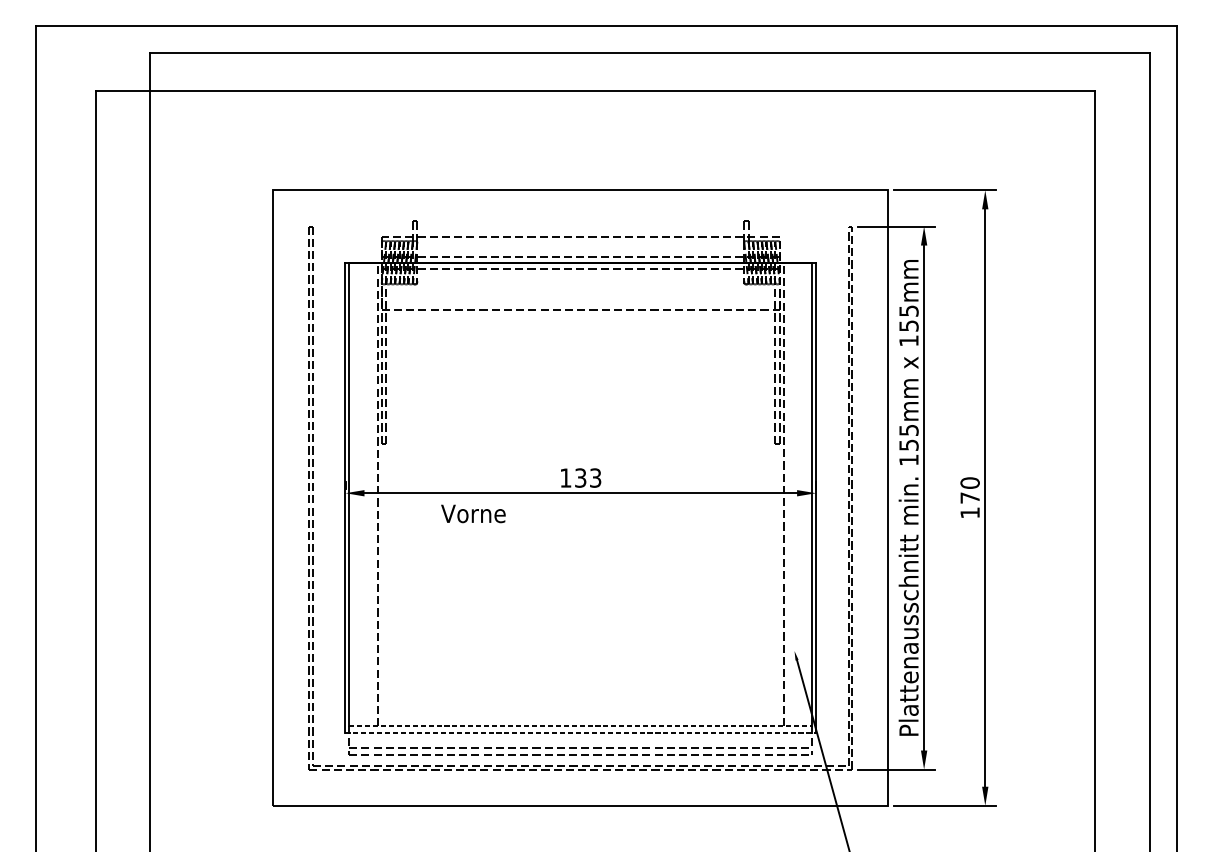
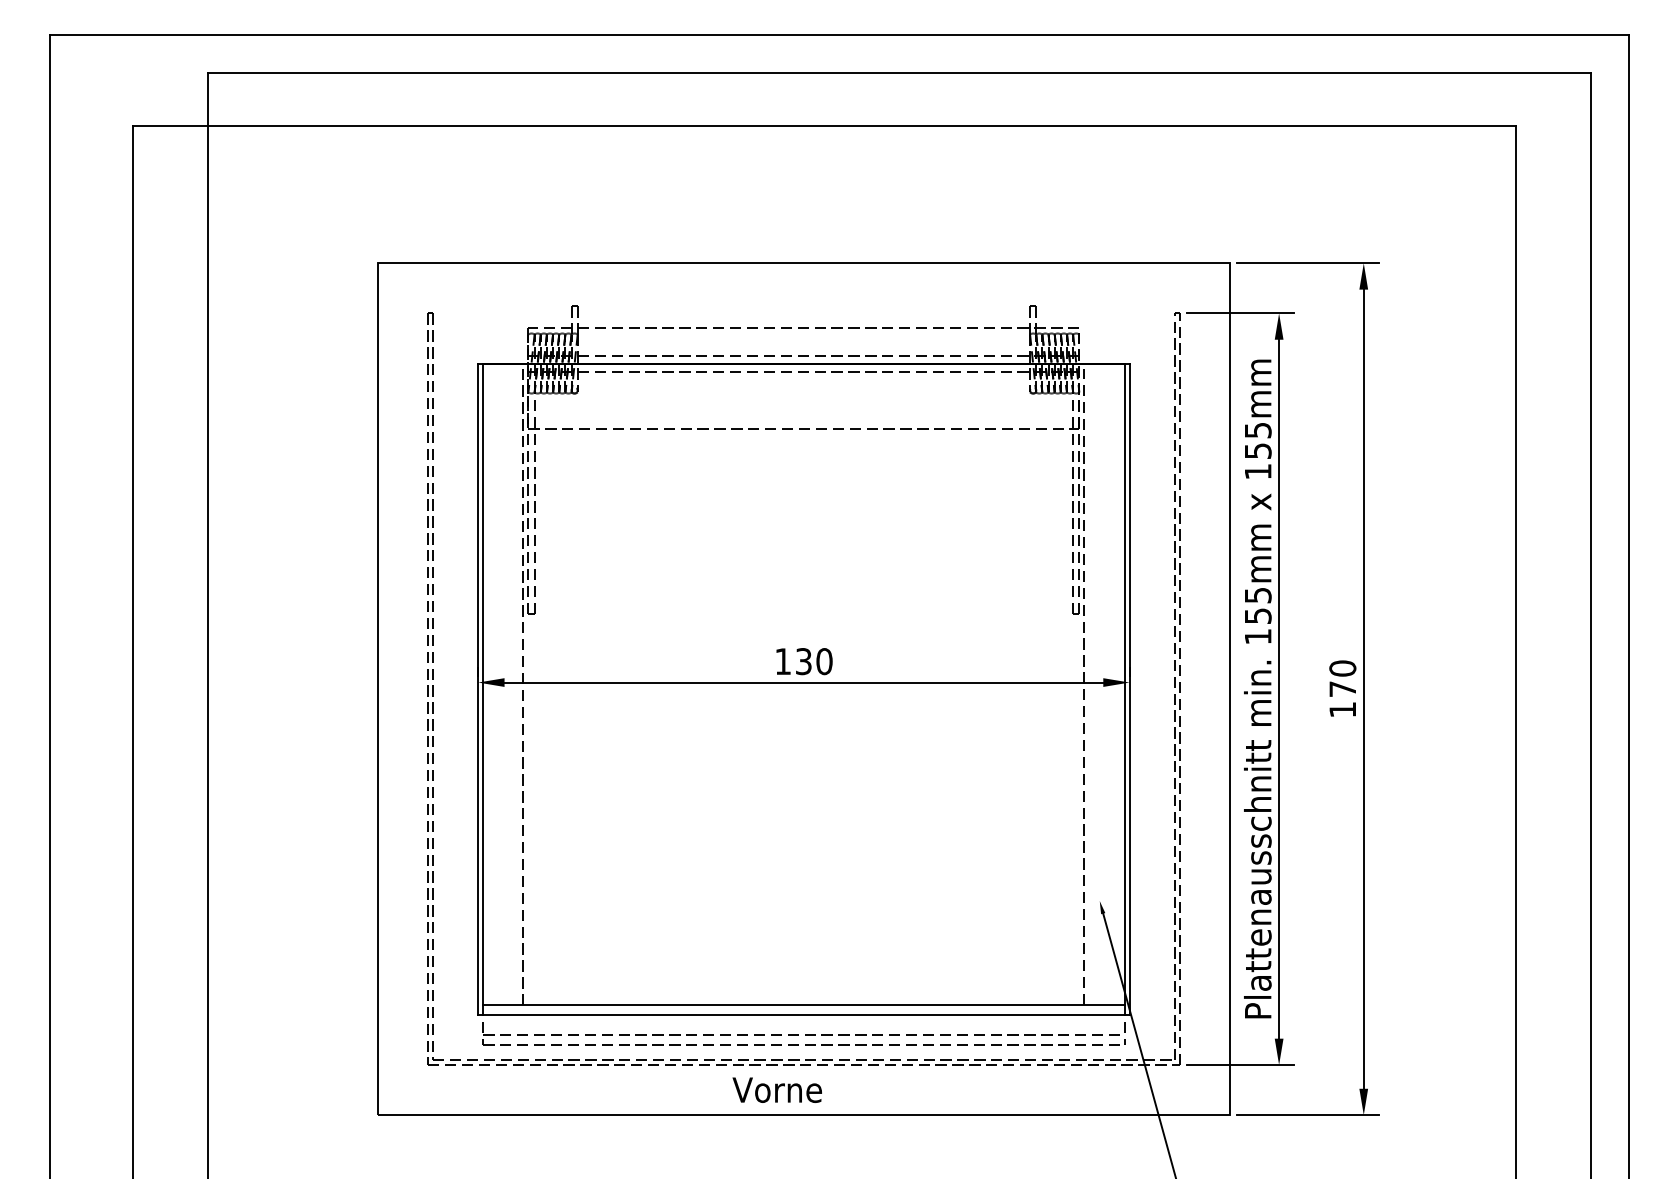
text: (595, 478) -> (824, 661), 133 -> 130
text: (472, 513) -> (776, 1089), moved
line: (580, 725) -> (803, 1004), dashed -> solid
line: (580, 733) -> (803, 1014), dashed -> solid

